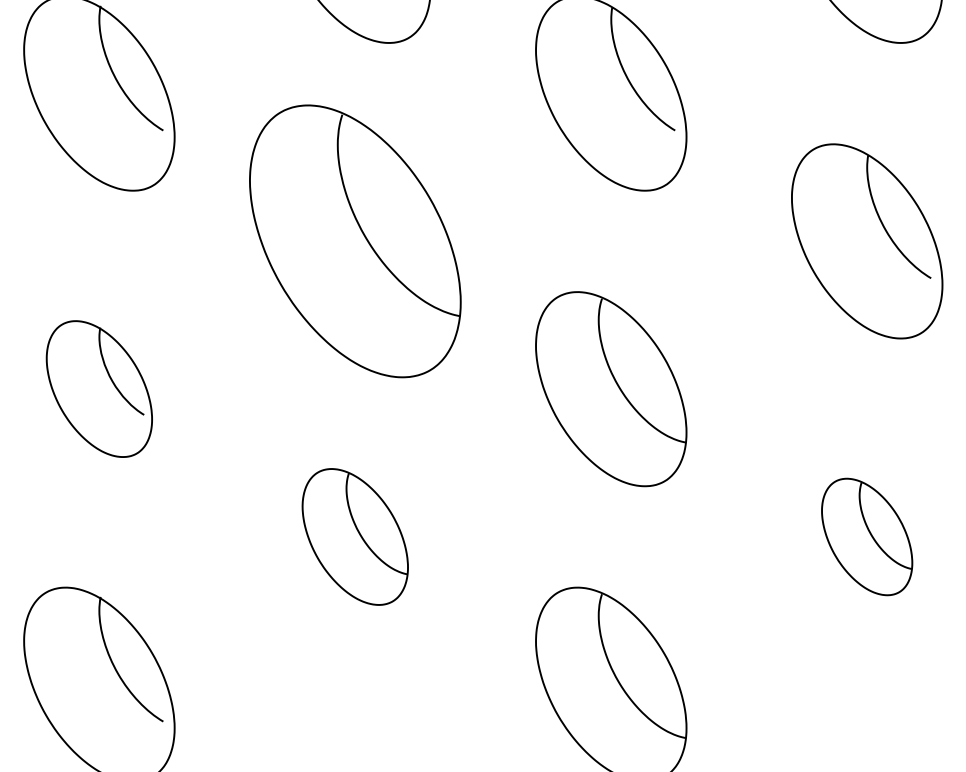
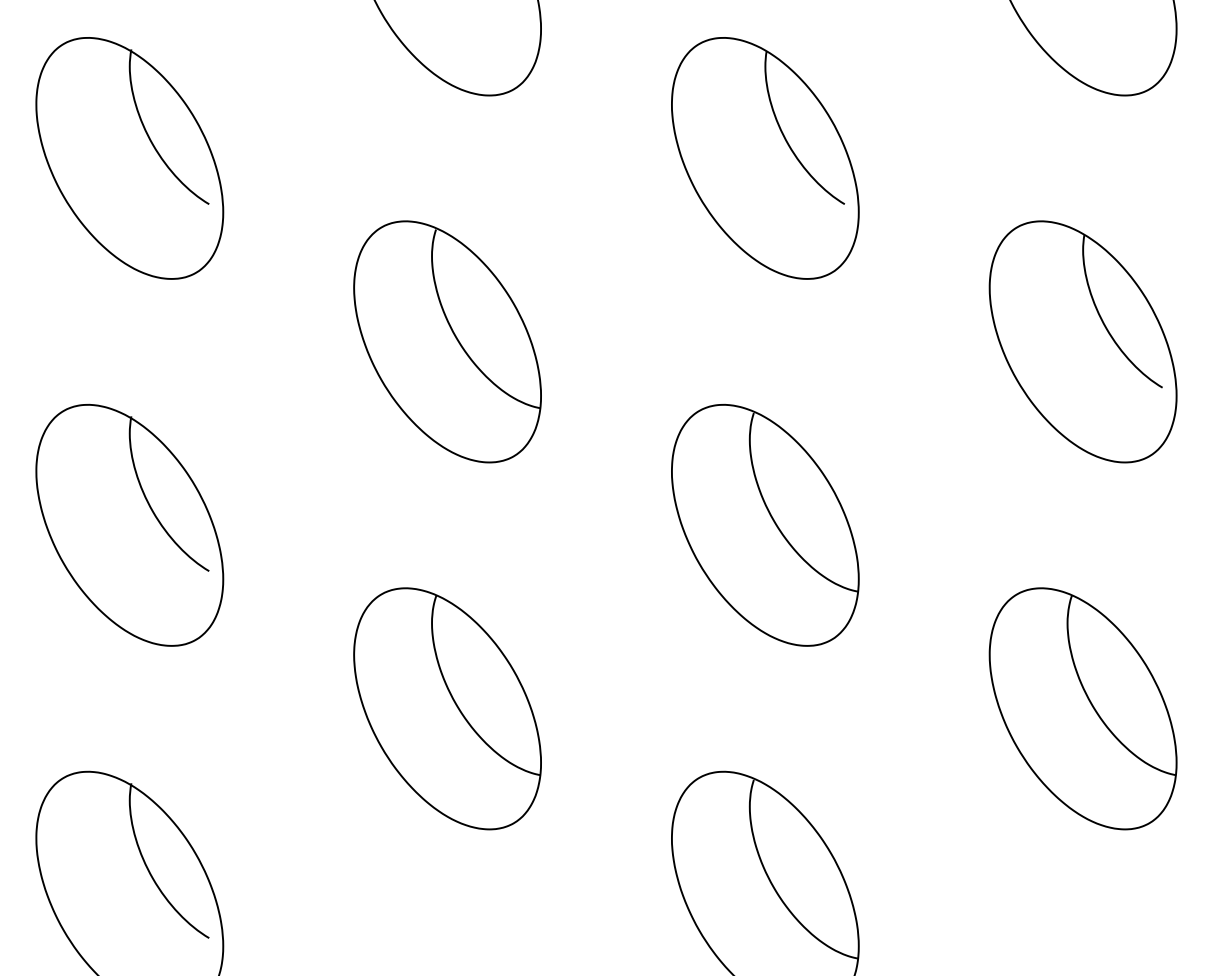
part: (355, 241) -> (447, 341), size x0.71
part: (99, 388) -> (129, 524), size x1.43
part: (355, 536) -> (447, 708), size x1.43
part: (866, 536) -> (1082, 708), size x1.67

